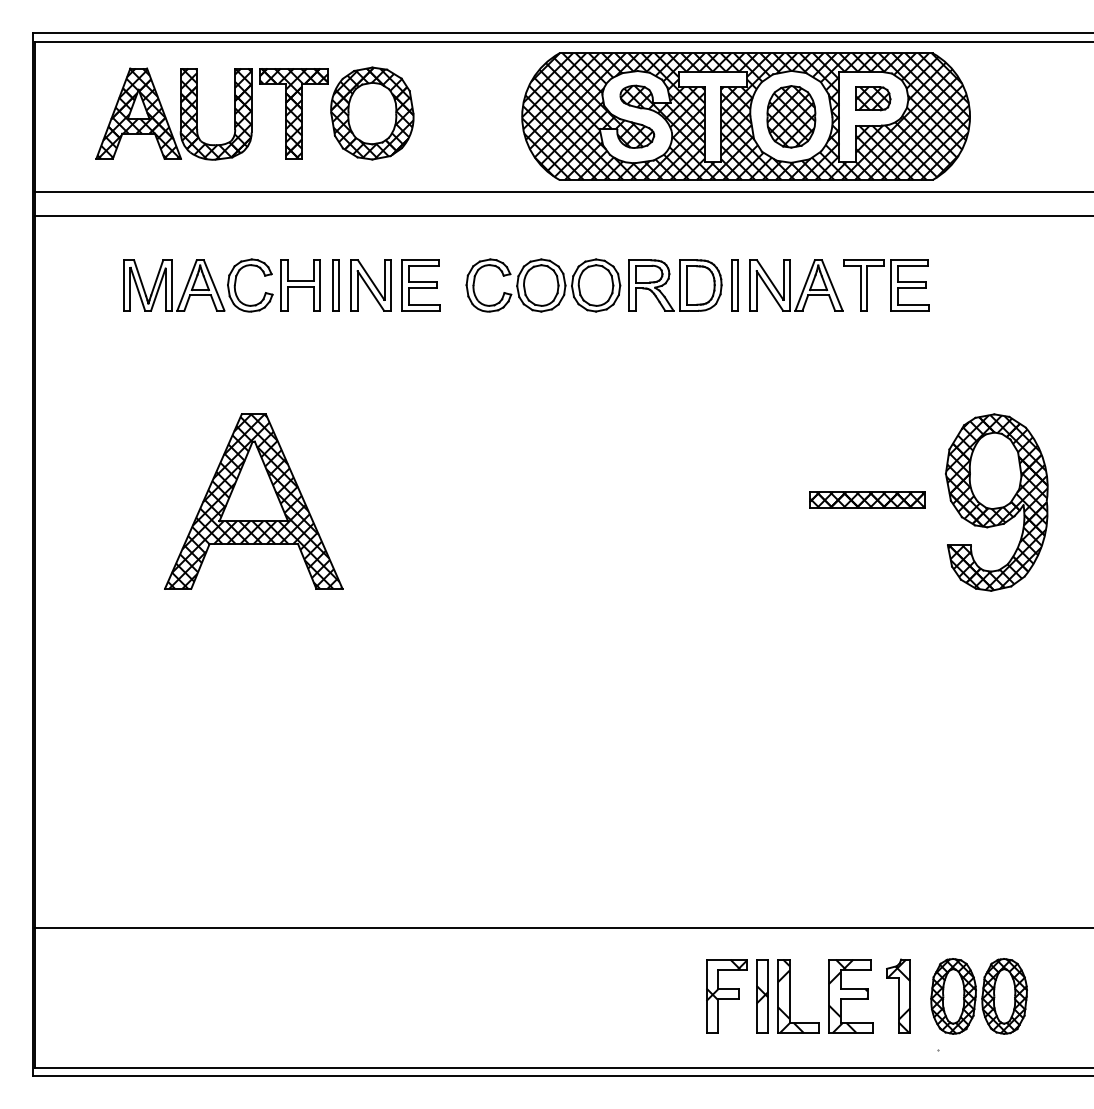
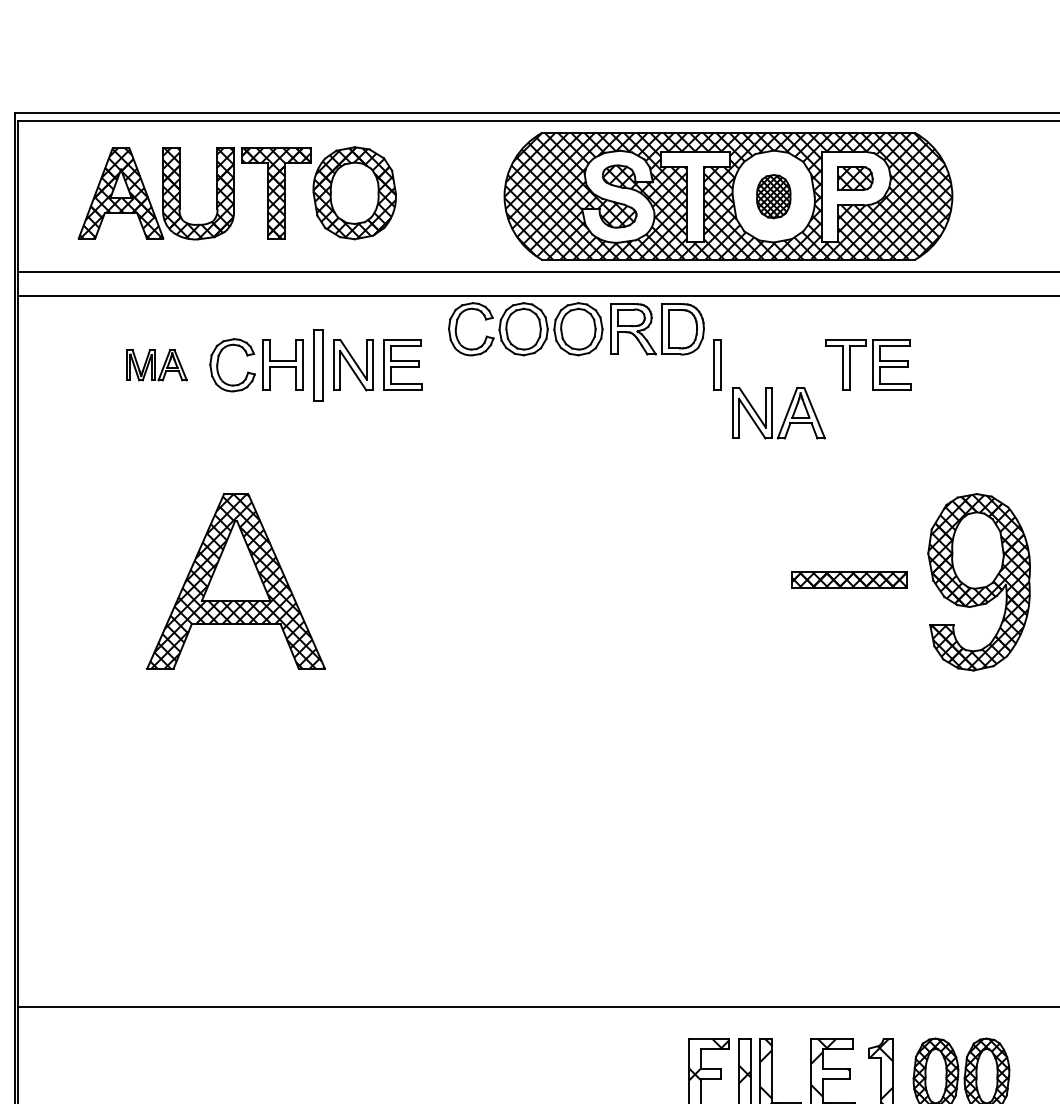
part: (791, 116) -> (773, 196), size x0.7
part: (174, 285) -> (156, 365), size x0.6
part: (335, 285) -> (317, 365), size x1.4
part: (593, 285) -> (575, 329), moved
part: (796, 285) -> (778, 413), moved

